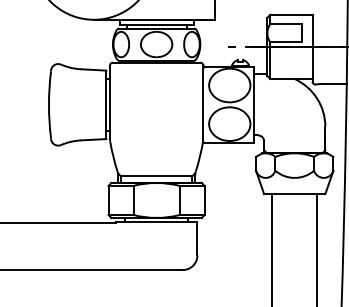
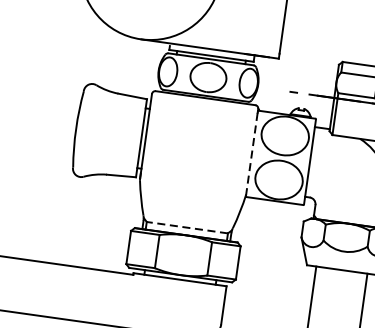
line: (203, 104) -> (252, 153), solid -> dashed
line: (156, 176) -> (187, 227), solid -> dashed

